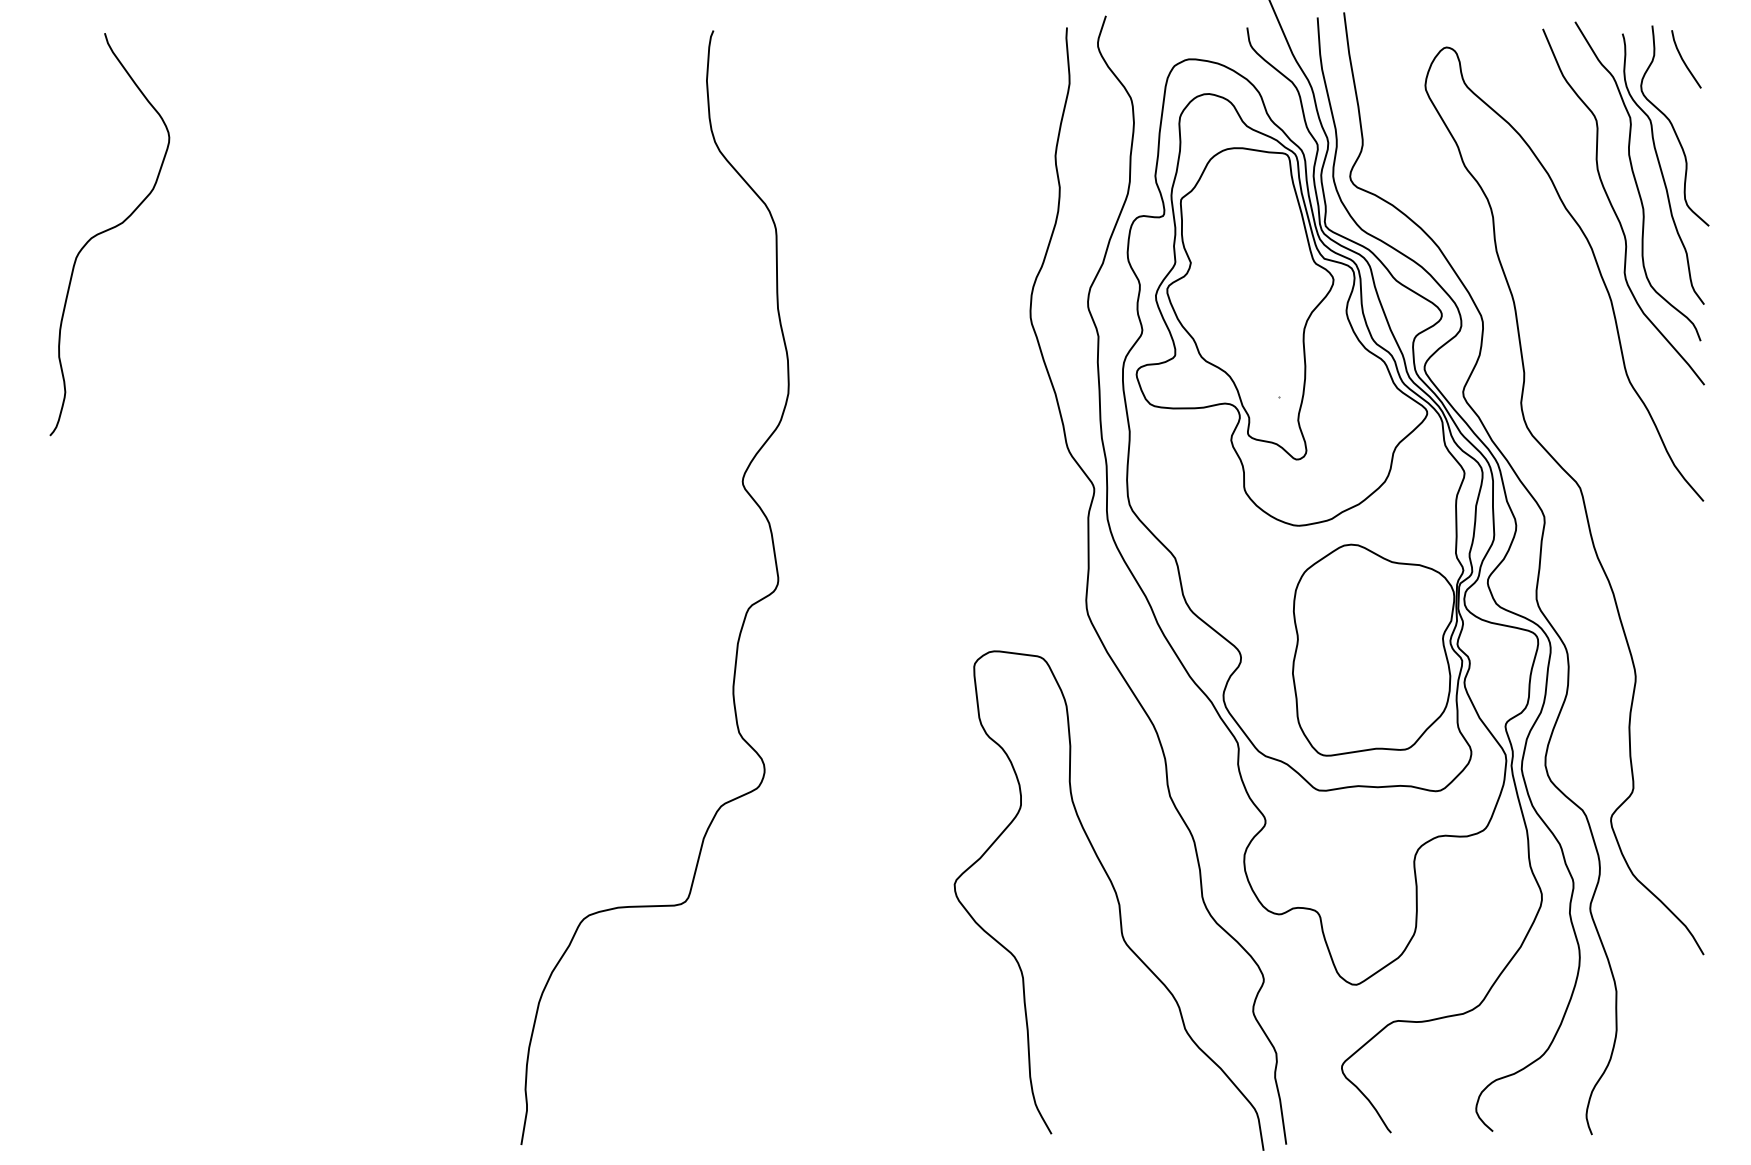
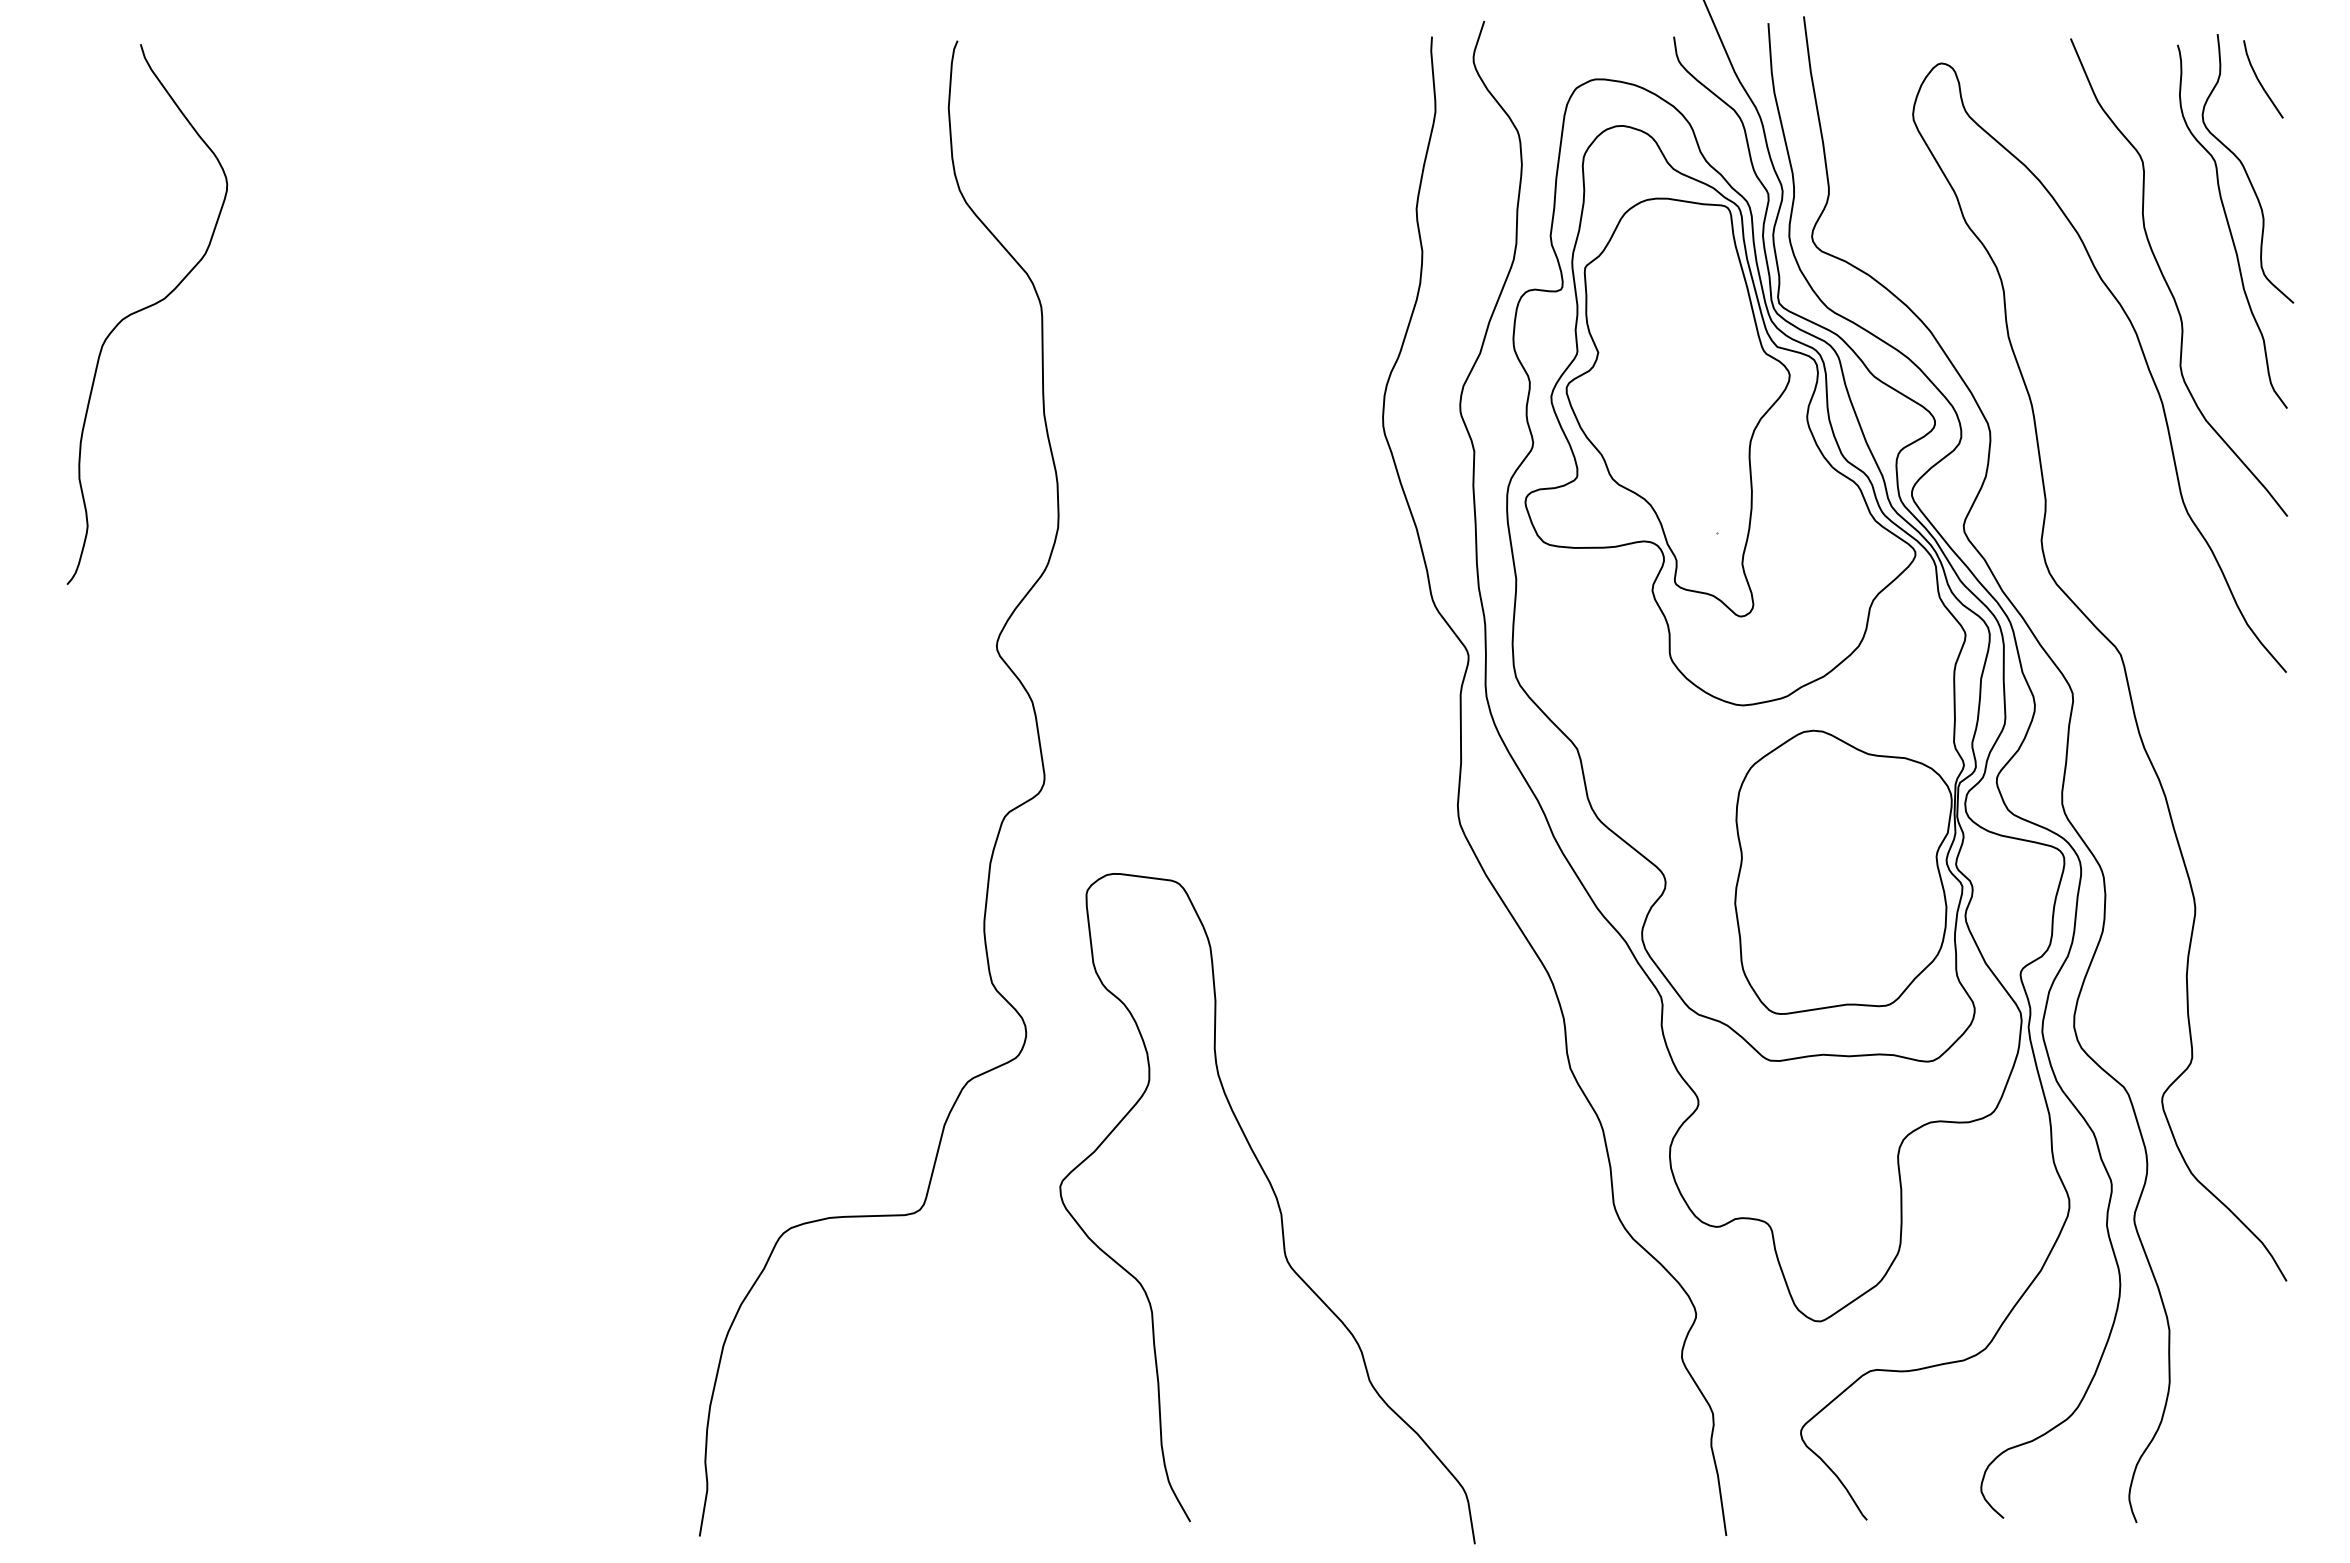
curve: (1636, 181) -> (2196, 243), removed
curve: (1116, 898) -> (1277, 1205), moved

